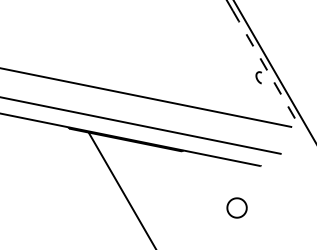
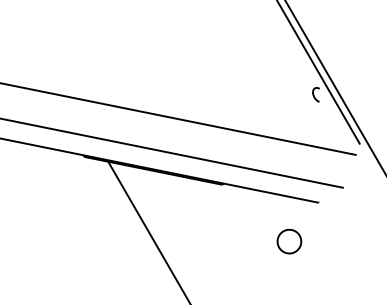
line: (266, 69) -> (325, 84), dashed -> solid
part: (236, 207) -> (288, 241), moved

